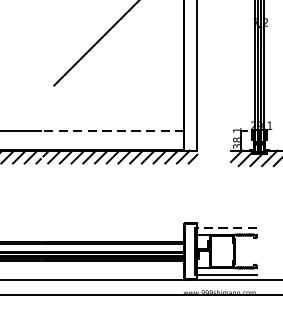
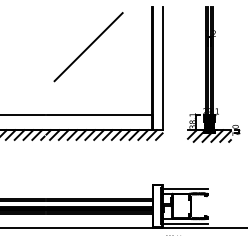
line: (113, 131) -> (99, 115), dashed -> solid
line: (226, 227) -> (184, 188), dashed -> solid

